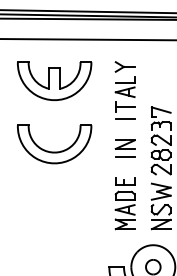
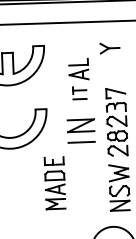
part: (124, 66) -> (109, 47), moved
part: (125, 110) -> (80, 93), size x0.7
part: (124, 148) -> (80, 131), size x1.4
part: (124, 203) -> (54, 183), moved

